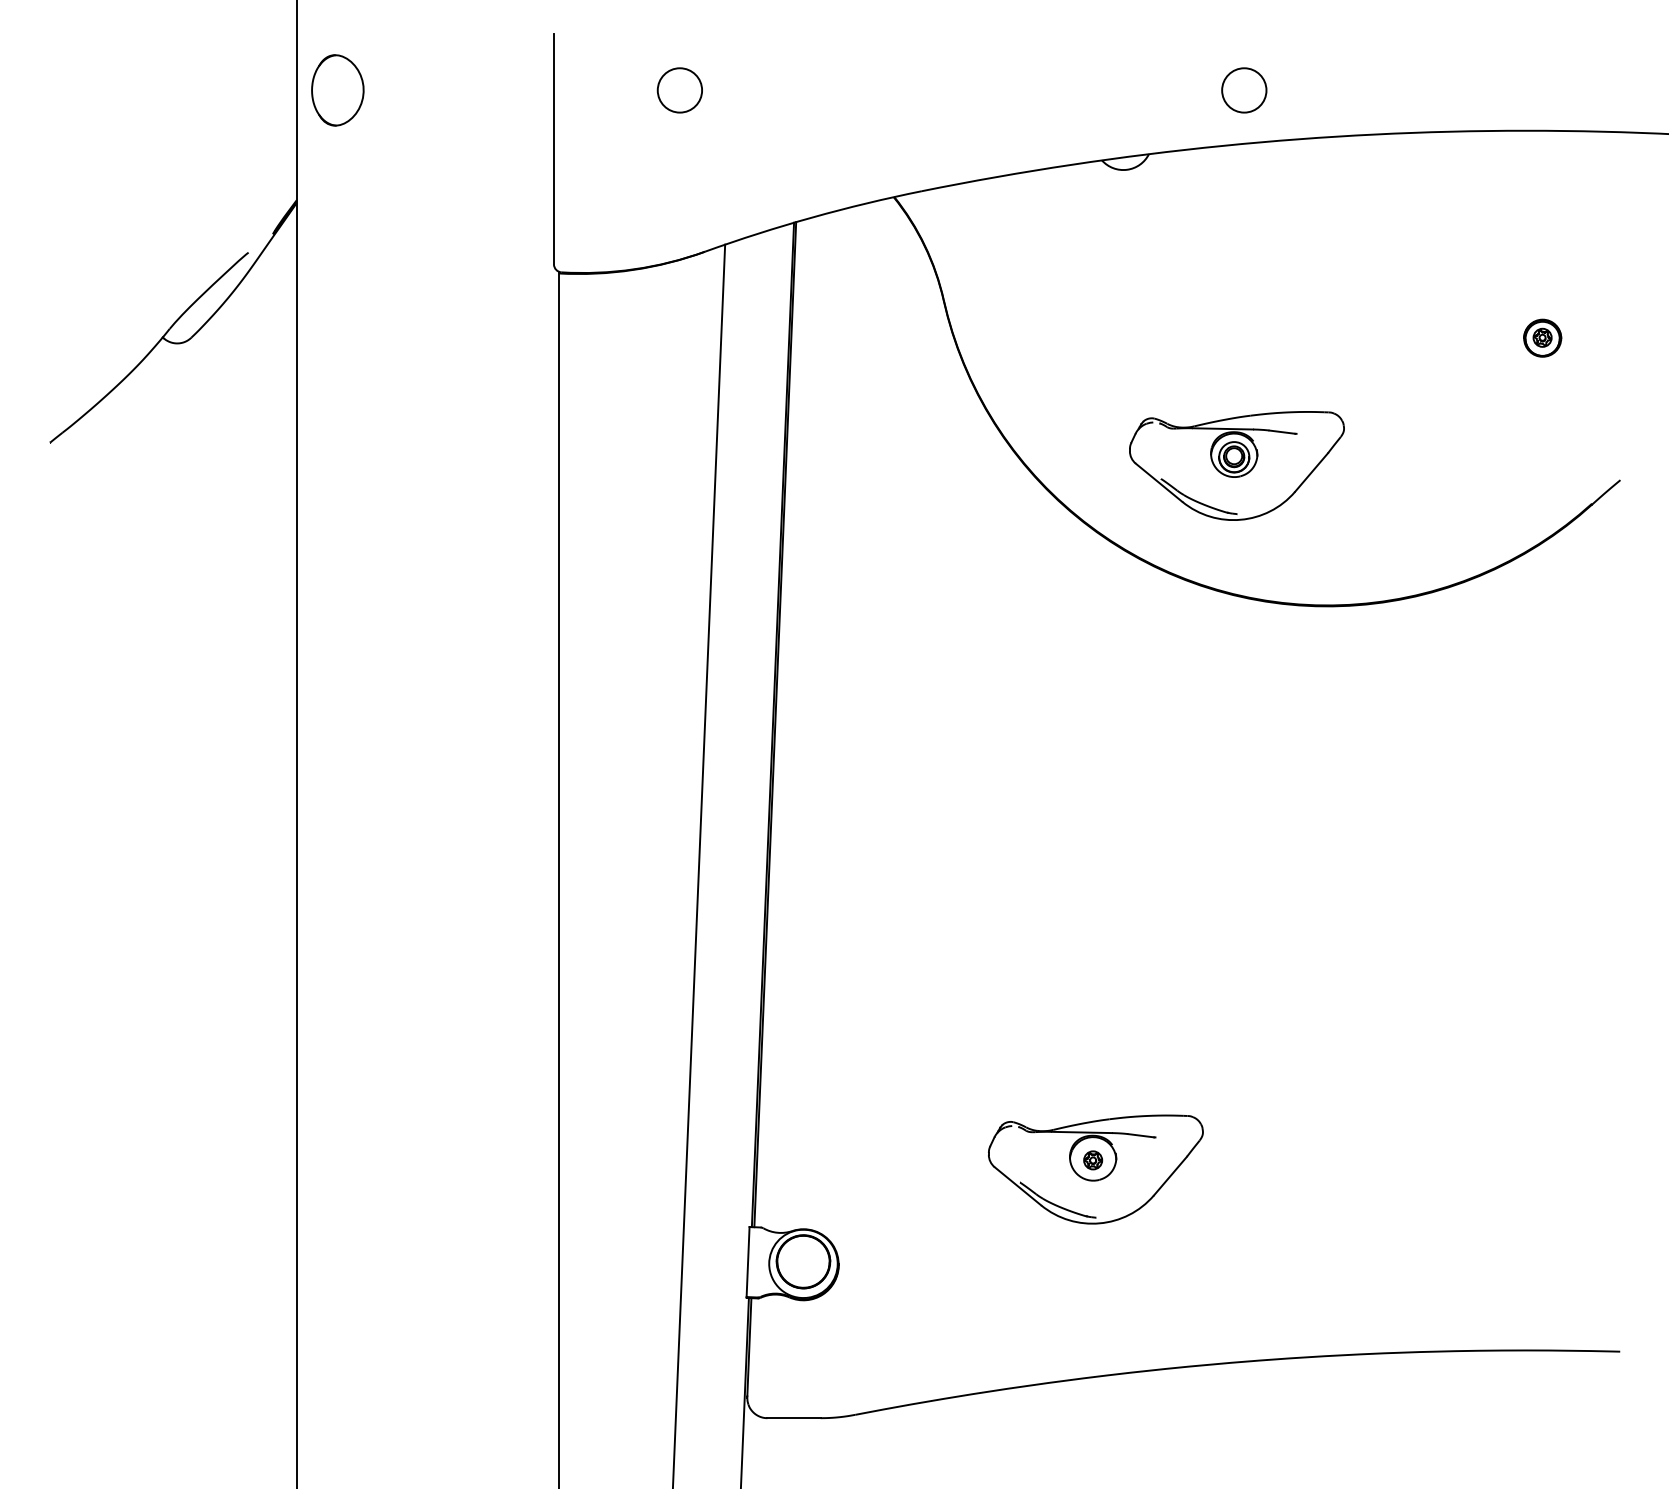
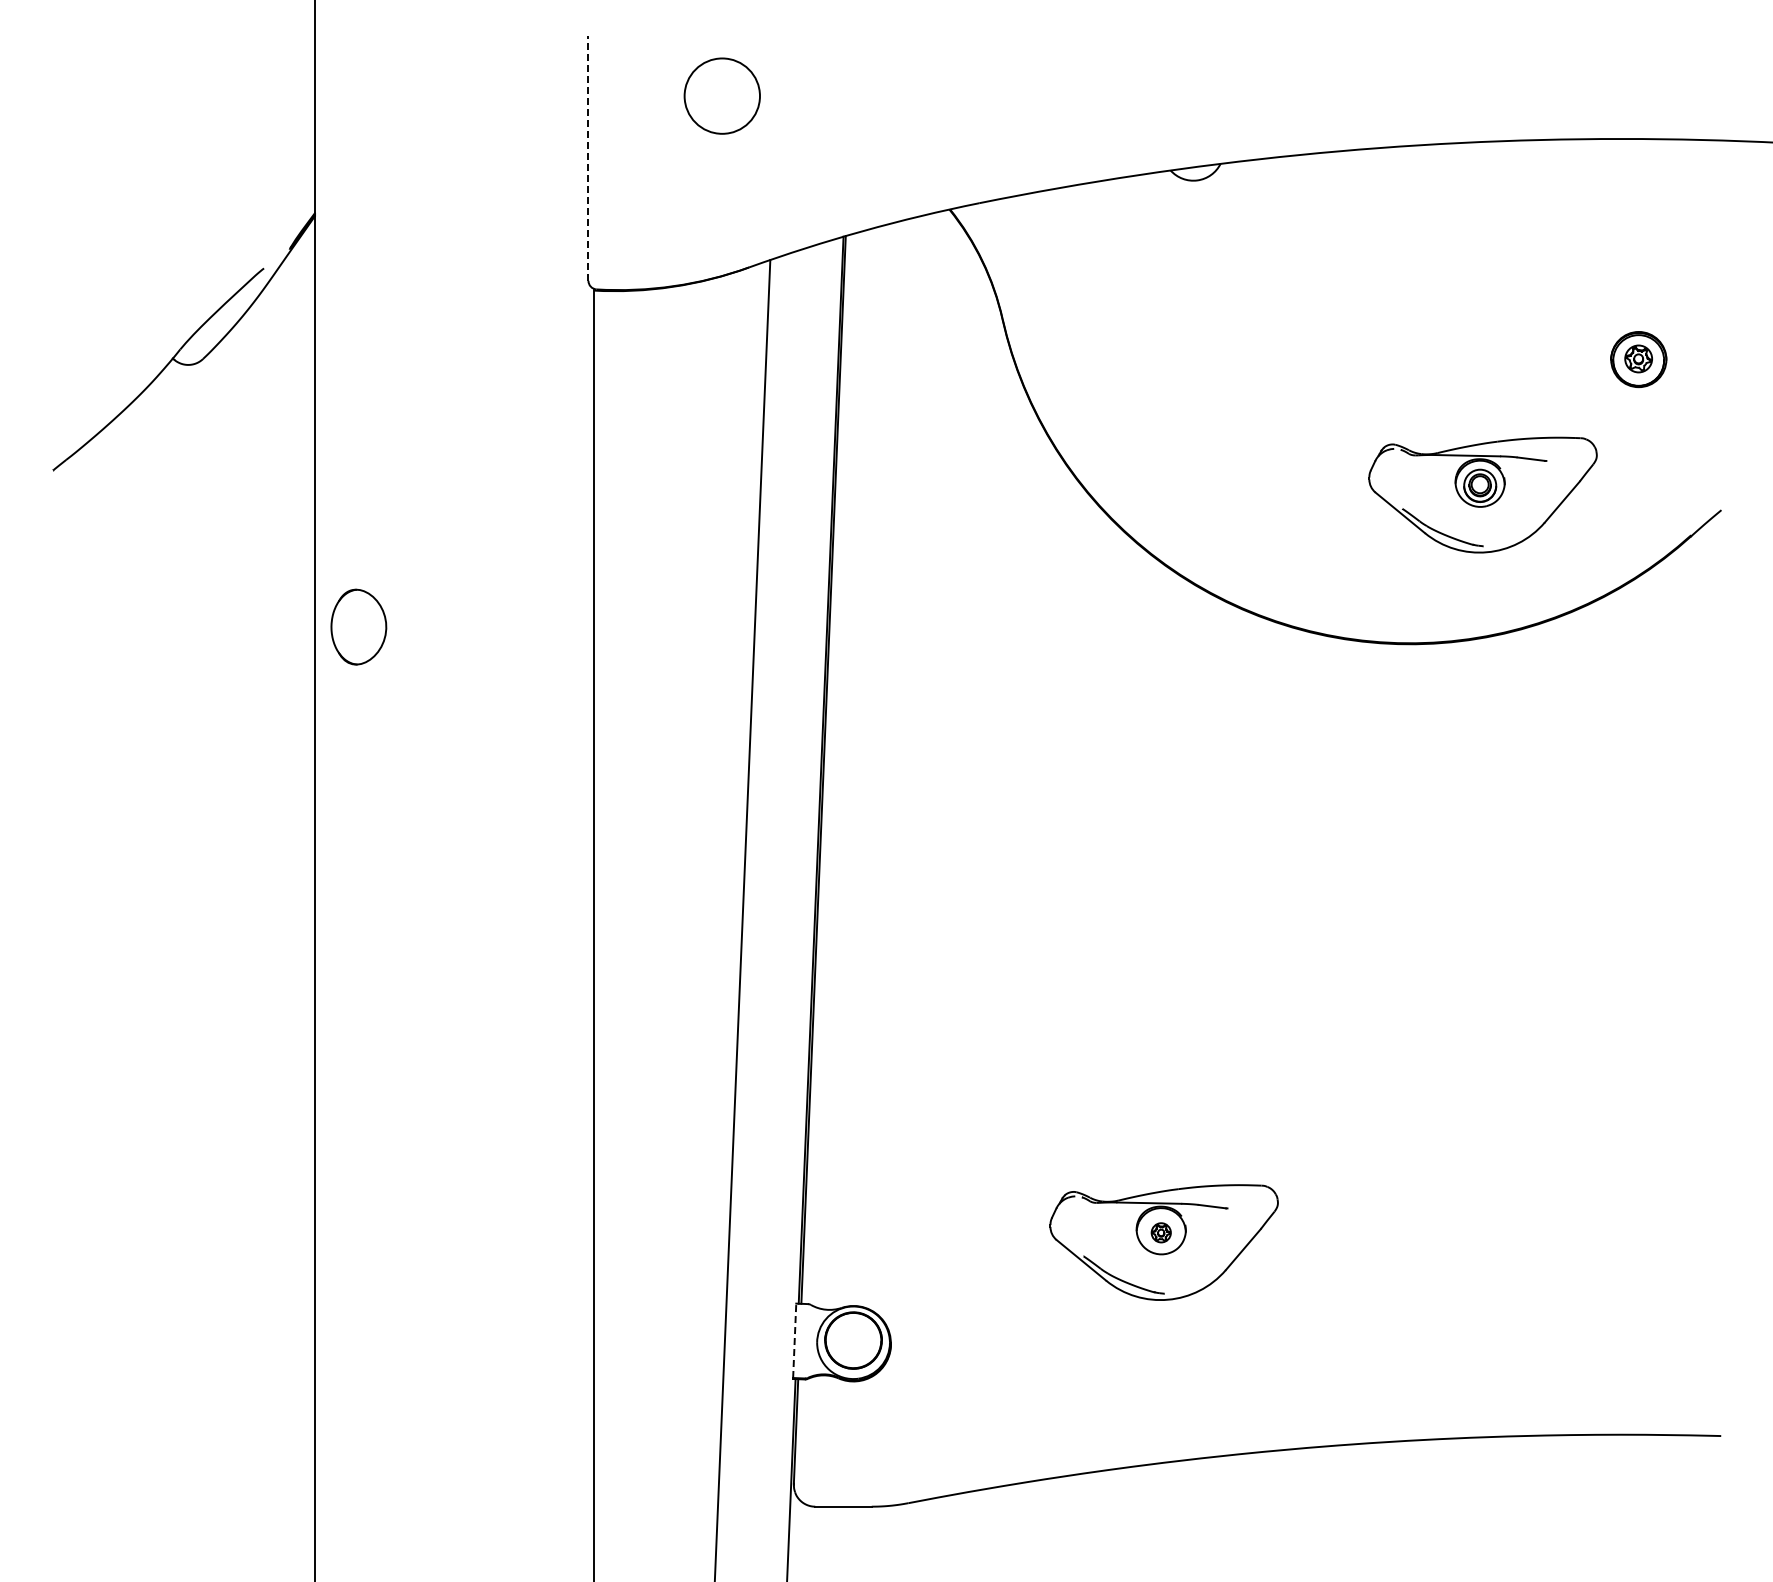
part: (337, 89) -> (358, 626), moved
circle: (679, 89) -> (721, 95), size x1.6
circle: (1243, 89) -> (1321, 95), removed
line: (553, 149) -> (588, 158), solid -> dashed
part: (1542, 337) -> (1638, 358), size x1.4
part: (1236, 465) -> (1482, 494), moved
line: (747, 1261) -> (794, 1340), solid -> dashed

